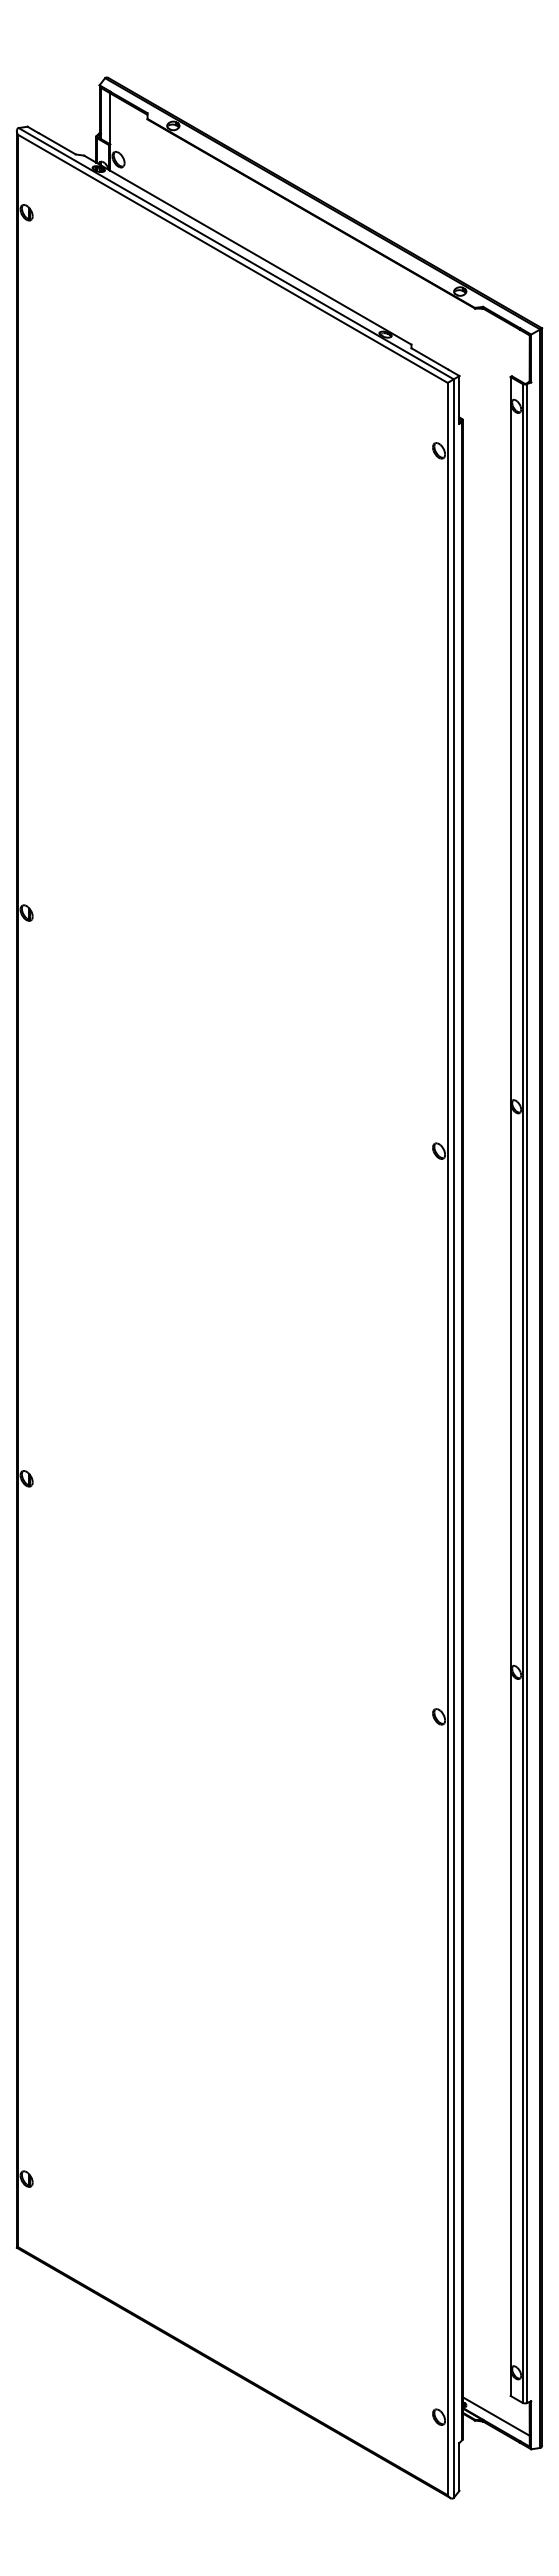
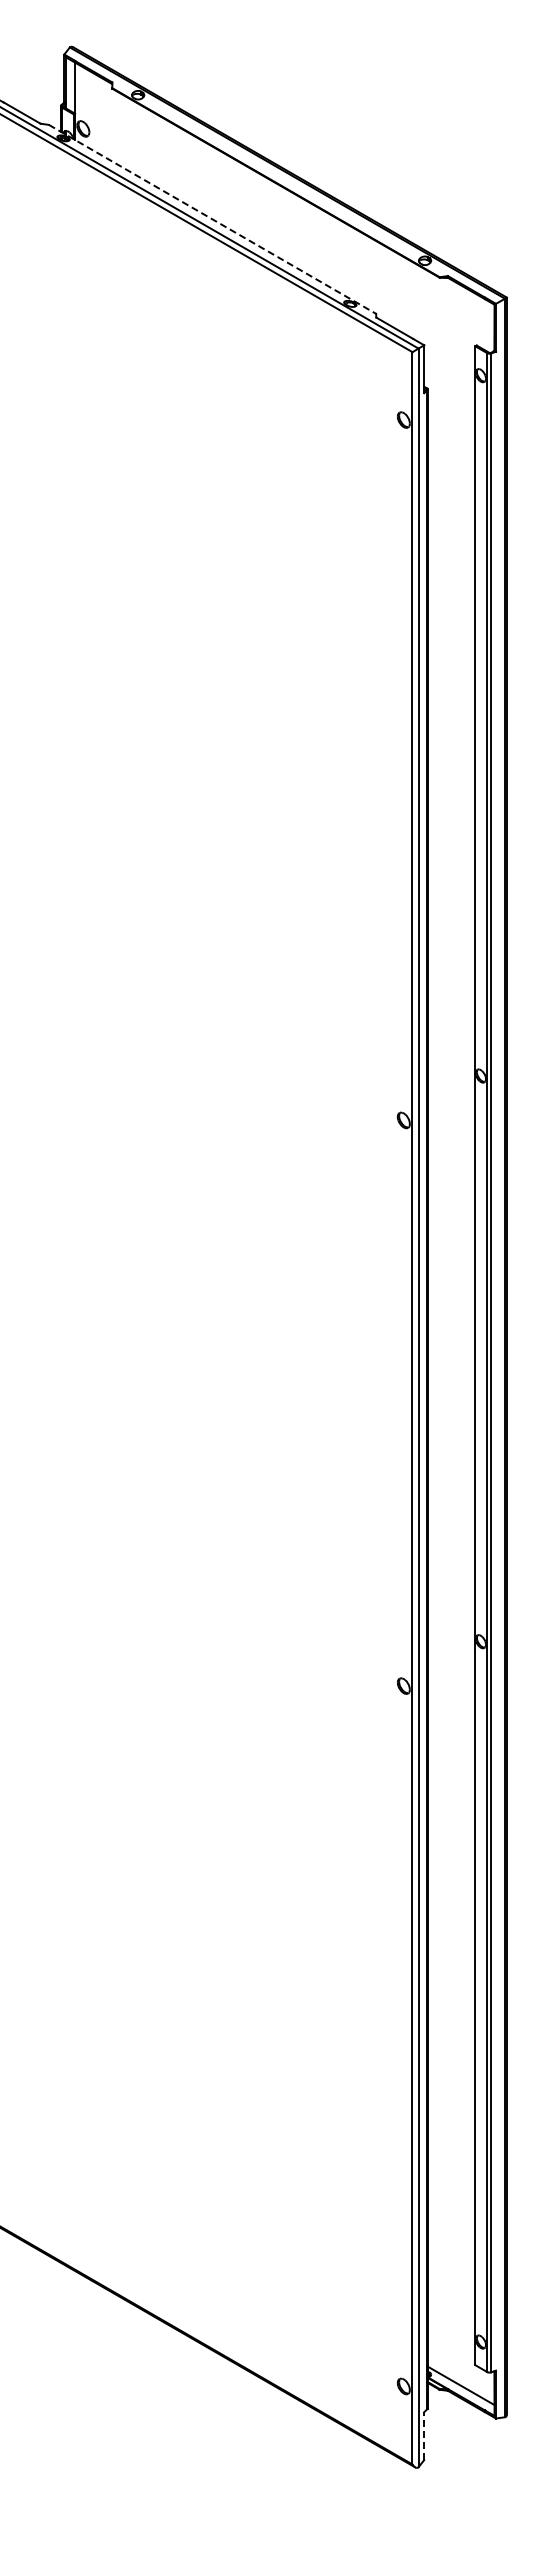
line: (247, 250) -> (212, 219), solid -> dashed
line: (459, 2466) -> (424, 2435), solid -> dashed

